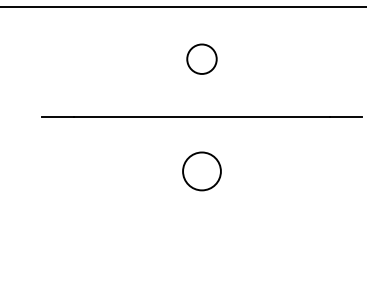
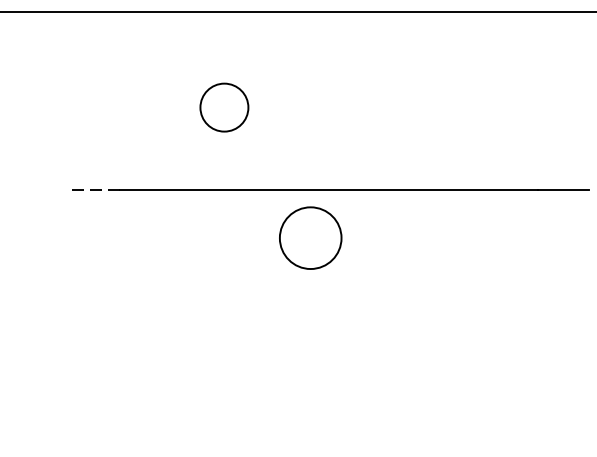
circle: (201, 58) -> (223, 106), moved
line: (57, 116) -> (93, 189), solid -> dashed
circle: (201, 171) -> (309, 238), moved

